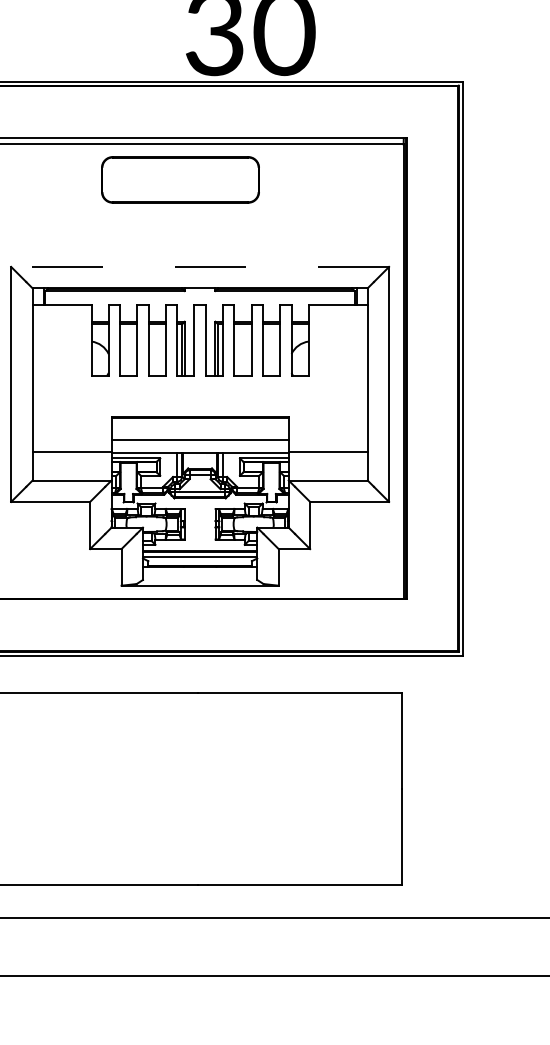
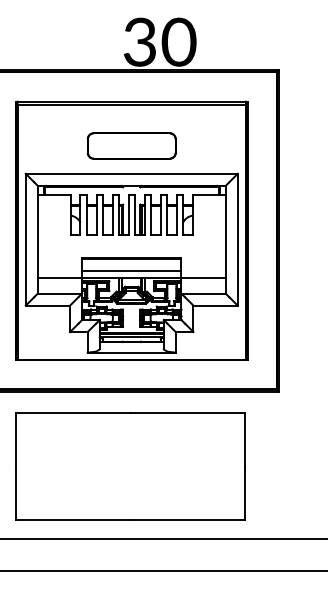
part: (180, 179) -> (131, 145), moved
line: (199, 266) -> (131, 173), dashed -> solid

